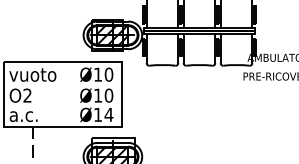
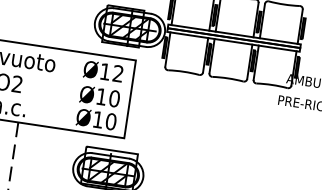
text: (108, 74) -> (117, 73), Ø10 -> Ø12
text: (108, 114) -> (110, 121), Ø14 -> Ø10

